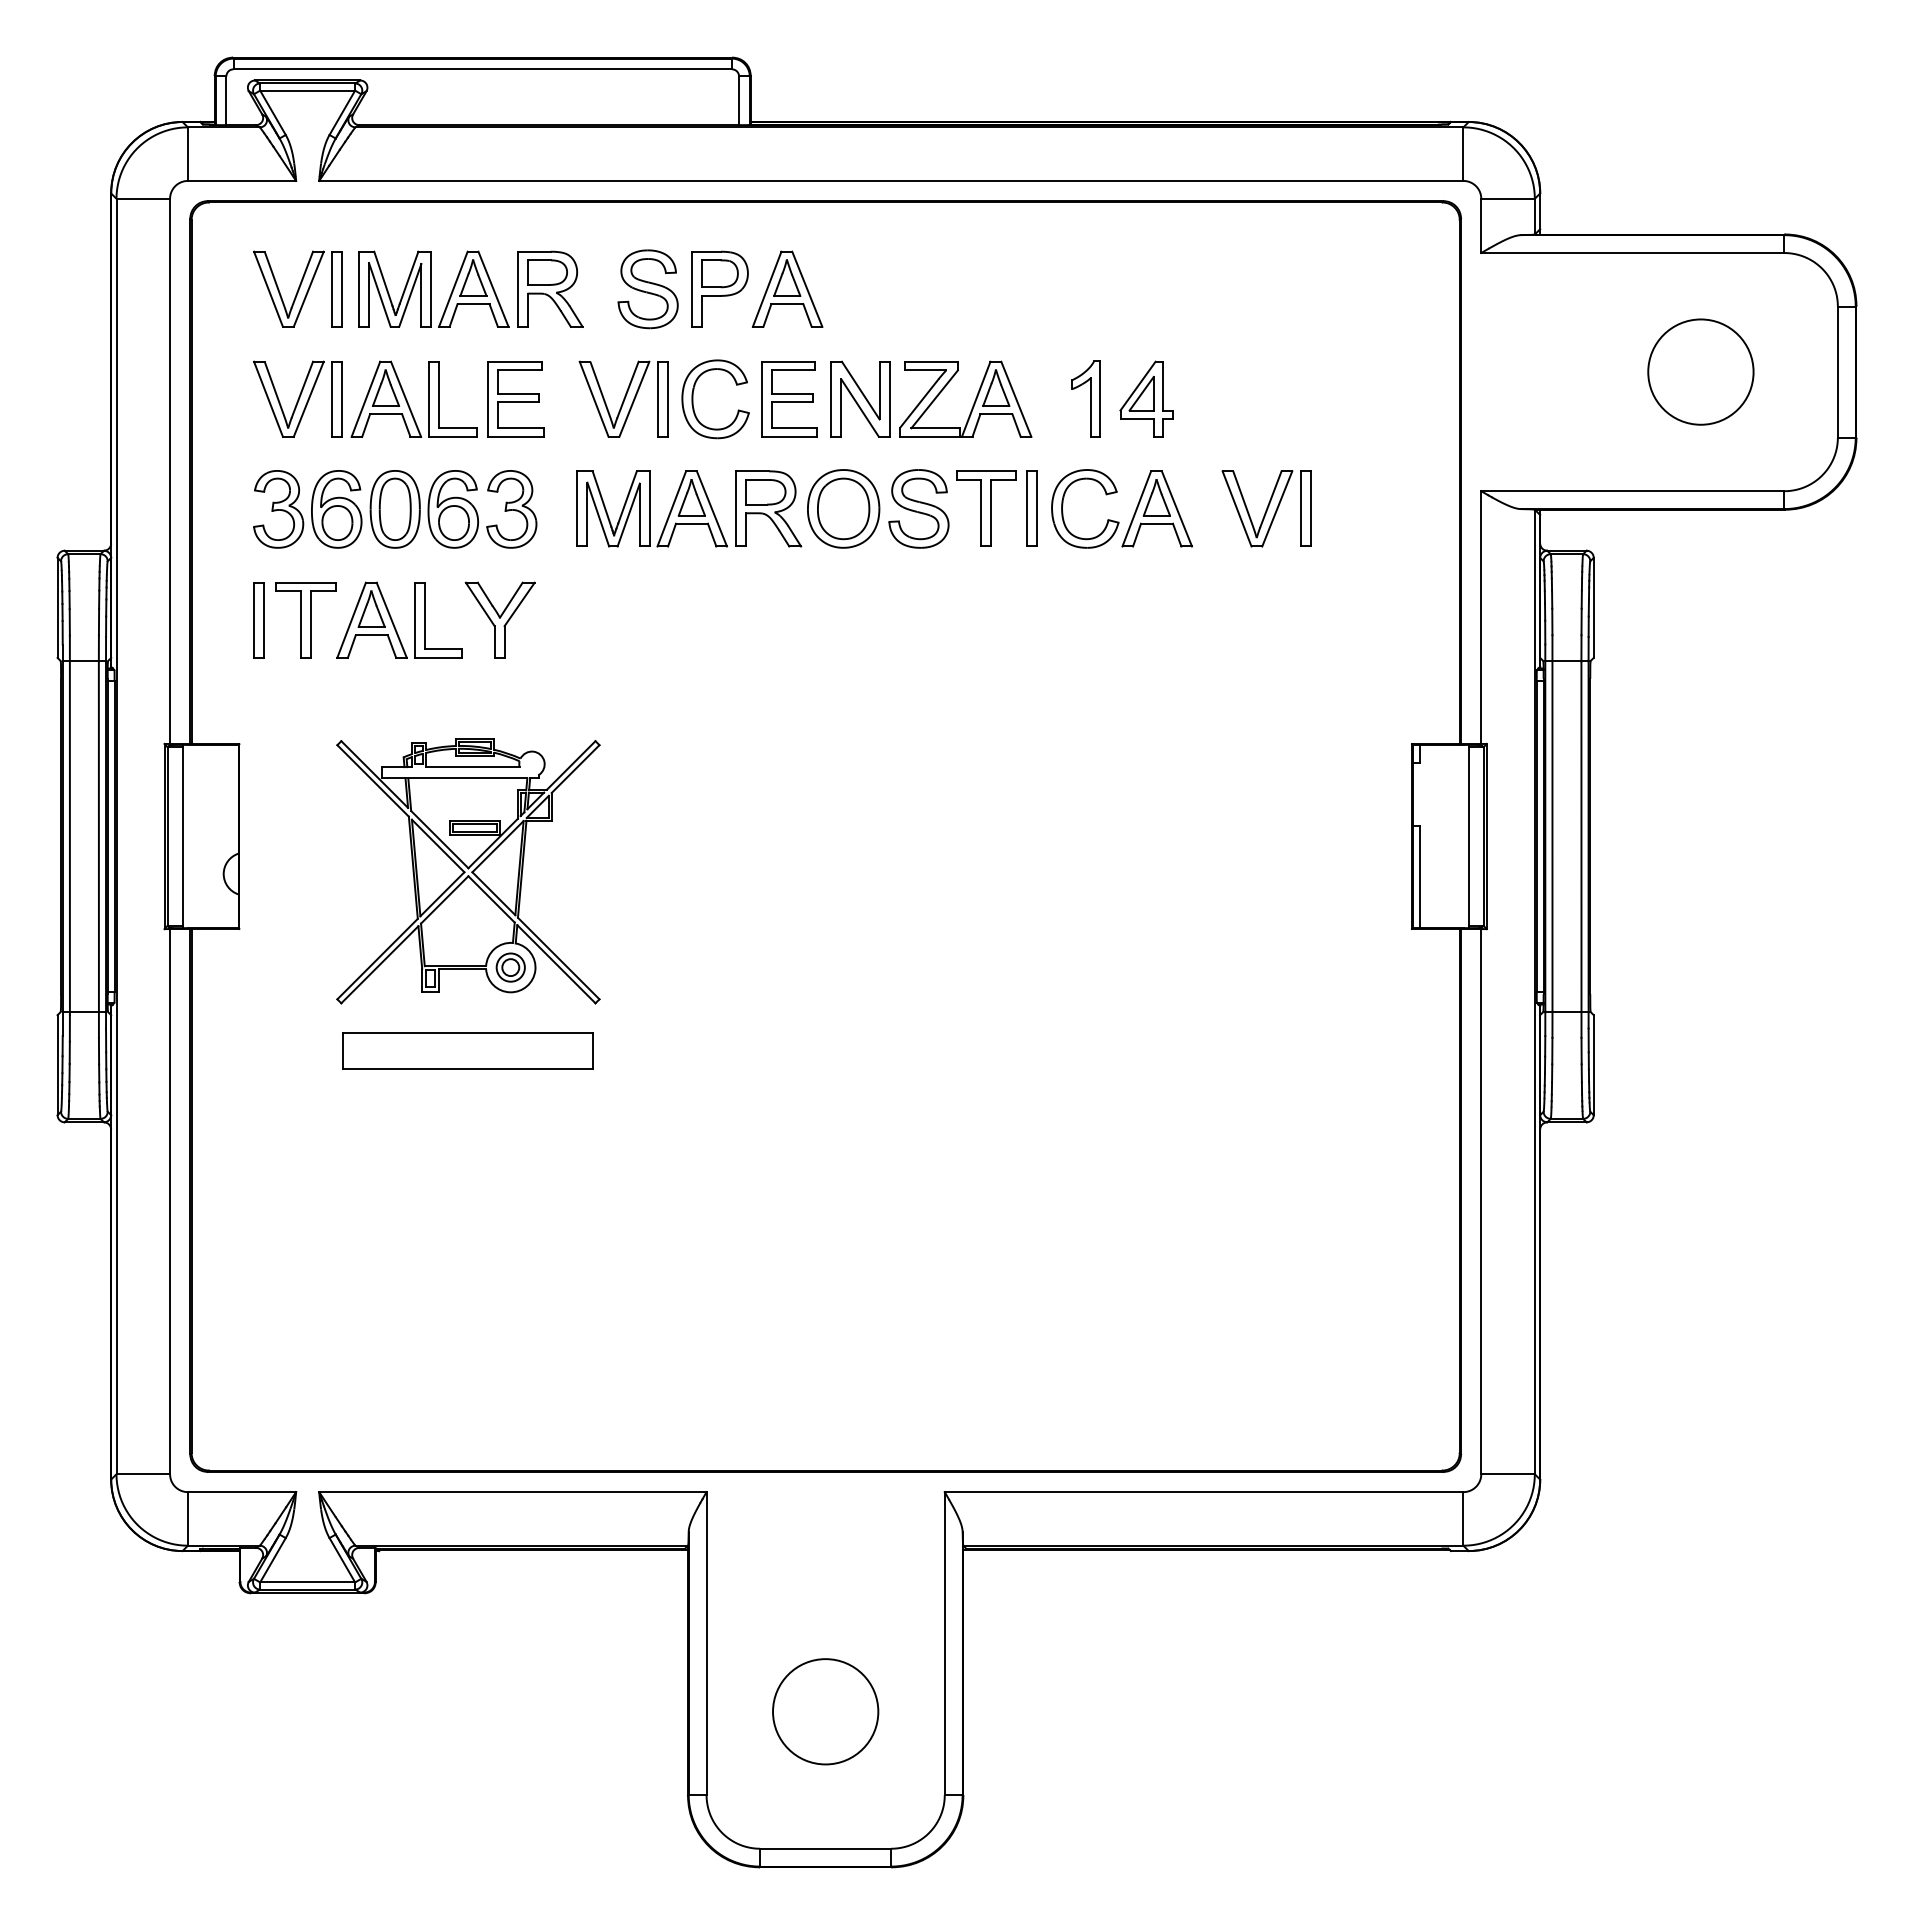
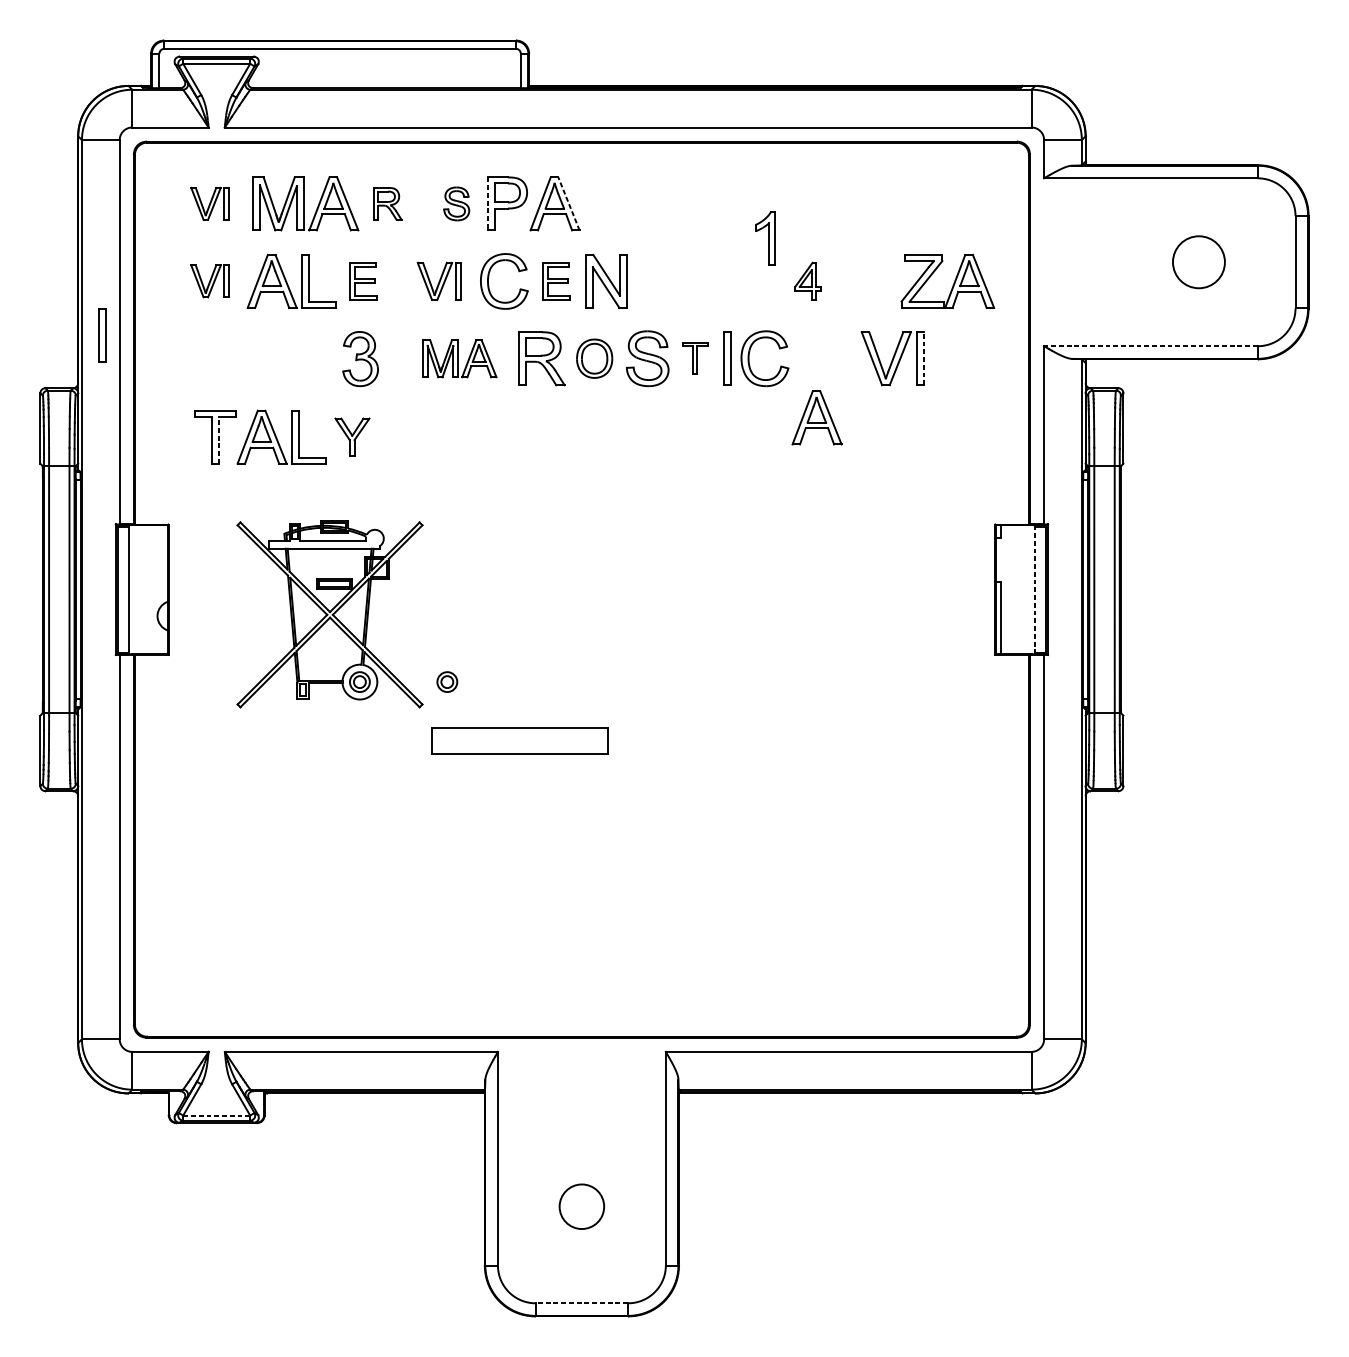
part: (297, 288) -> (209, 203), size x0.6
part: (550, 288) -> (387, 203), size x0.6
line: (807, 288) -> (569, 203), solid -> dashed
part: (647, 289) -> (456, 204), size x0.6
line: (691, 289) -> (487, 204), solid -> dashed
circle: (1700, 371) -> (1198, 261), size x0.7
part: (297, 398) -> (209, 280), size x0.6
part: (623, 398) -> (439, 280), size x0.7
part: (1085, 398) -> (765, 237), moved
part: (1146, 398) -> (808, 280), size x0.7
part: (515, 399) -> (363, 281), size x0.7
part: (789, 399) -> (556, 281), size x0.7
part: (974, 400) -> (954, 282), moved
line: (1632, 491) -> (1150, 346), solid -> dashed
part: (651, 508) -> (459, 358), size x0.7
part: (843, 508) -> (594, 358), size x0.7
part: (986, 508) -> (695, 358), size x0.6
part: (1156, 508) -> (816, 417), moved
line: (1310, 508) -> (923, 358), solid -> dashed
part: (365, 509) -> (257, 359), removed
part: (499, 619) -> (351, 436), size x0.7
part: (258, 620) -> (102, 335), moved
line: (311, 624) -> (219, 440), solid -> dashed
line: (1468, 836) -> (1035, 589), solid -> dashed
part: (634, 967) -> (447, 682), added
part: (467, 1050) -> (519, 740), moved
line: (308, 1582) -> (217, 1115), solid -> dashed
circle: (825, 1711) -> (581, 1206), size x0.6
line: (825, 1848) -> (581, 1303), solid -> dashed

